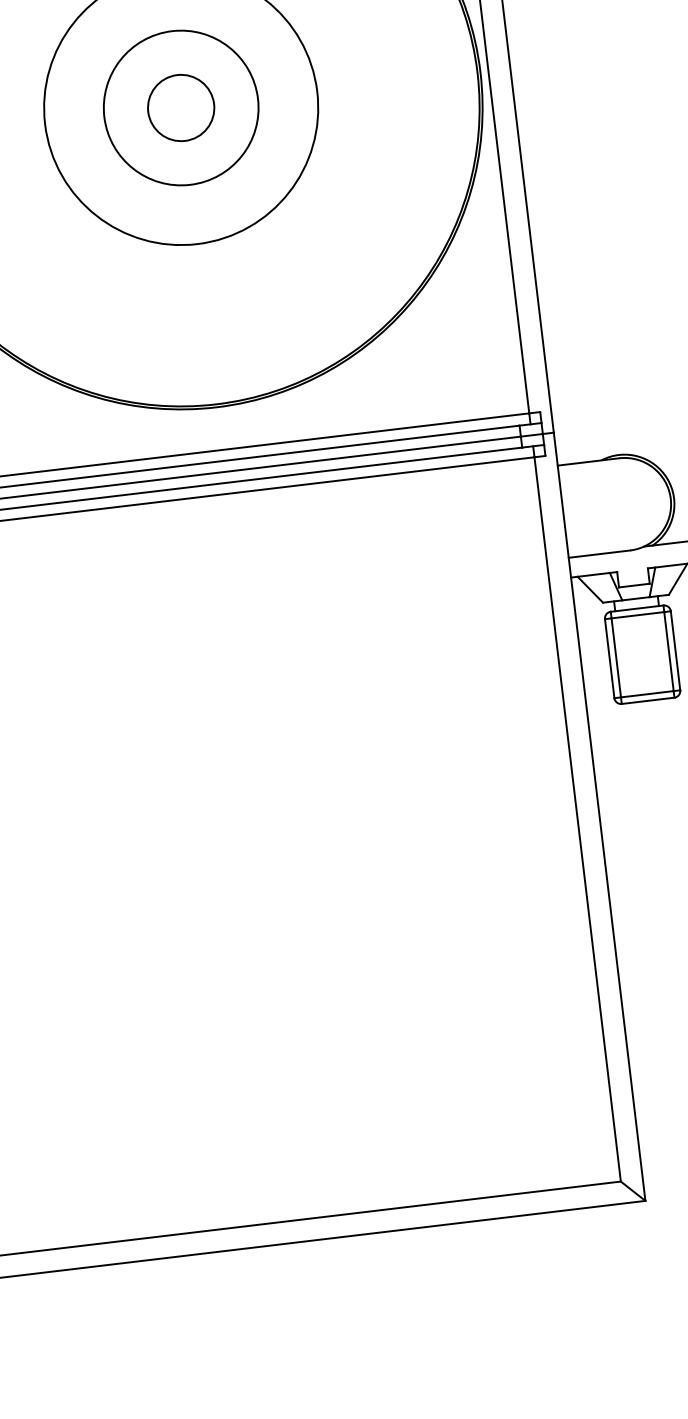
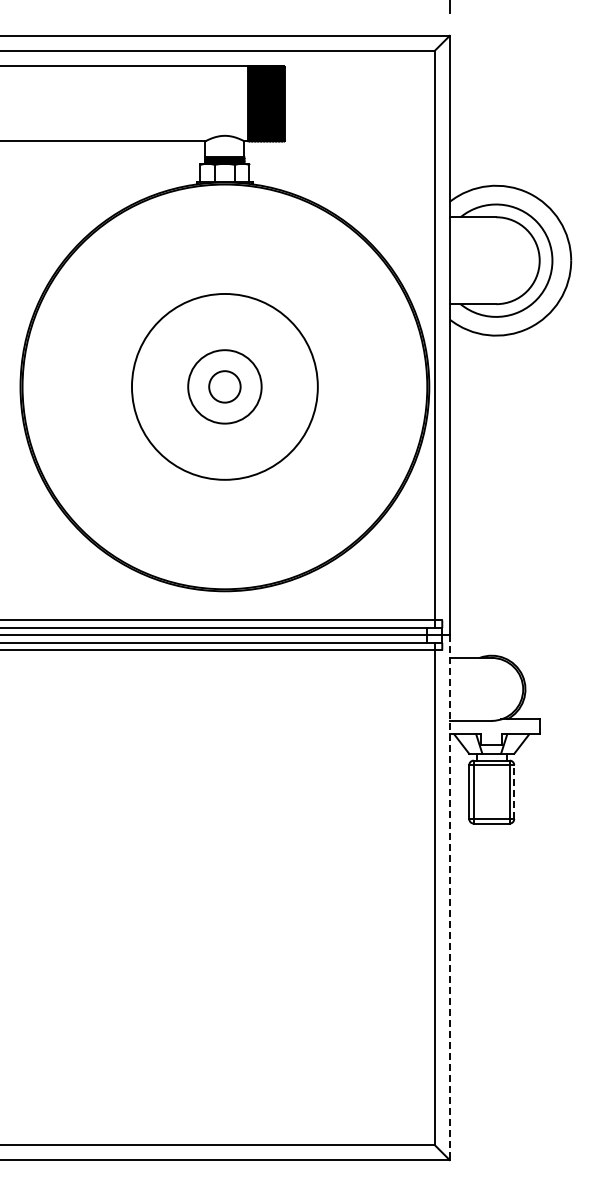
circle: (180, 107) -> (224, 386), size x0.7
circle: (180, 107) -> (224, 386), size x0.7
line: (676, 651) -> (514, 792), solid -> dashed
line: (599, 817) -> (449, 898), solid -> dashed

